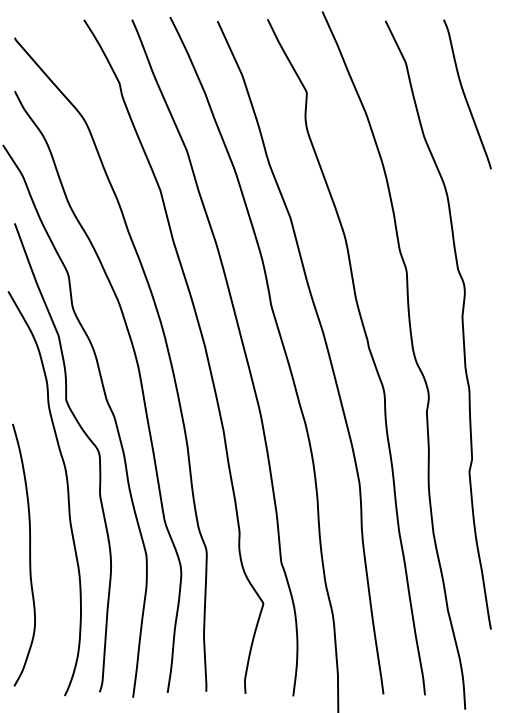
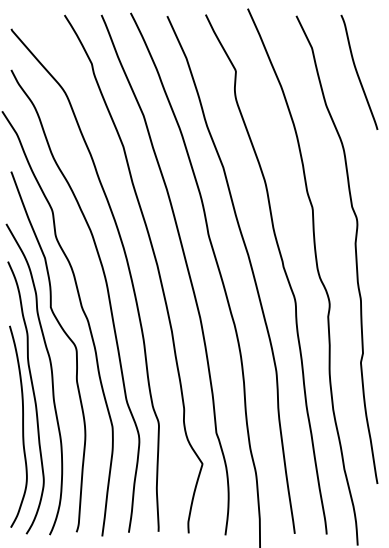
curve: (43, 514) -> (33, 395), added

